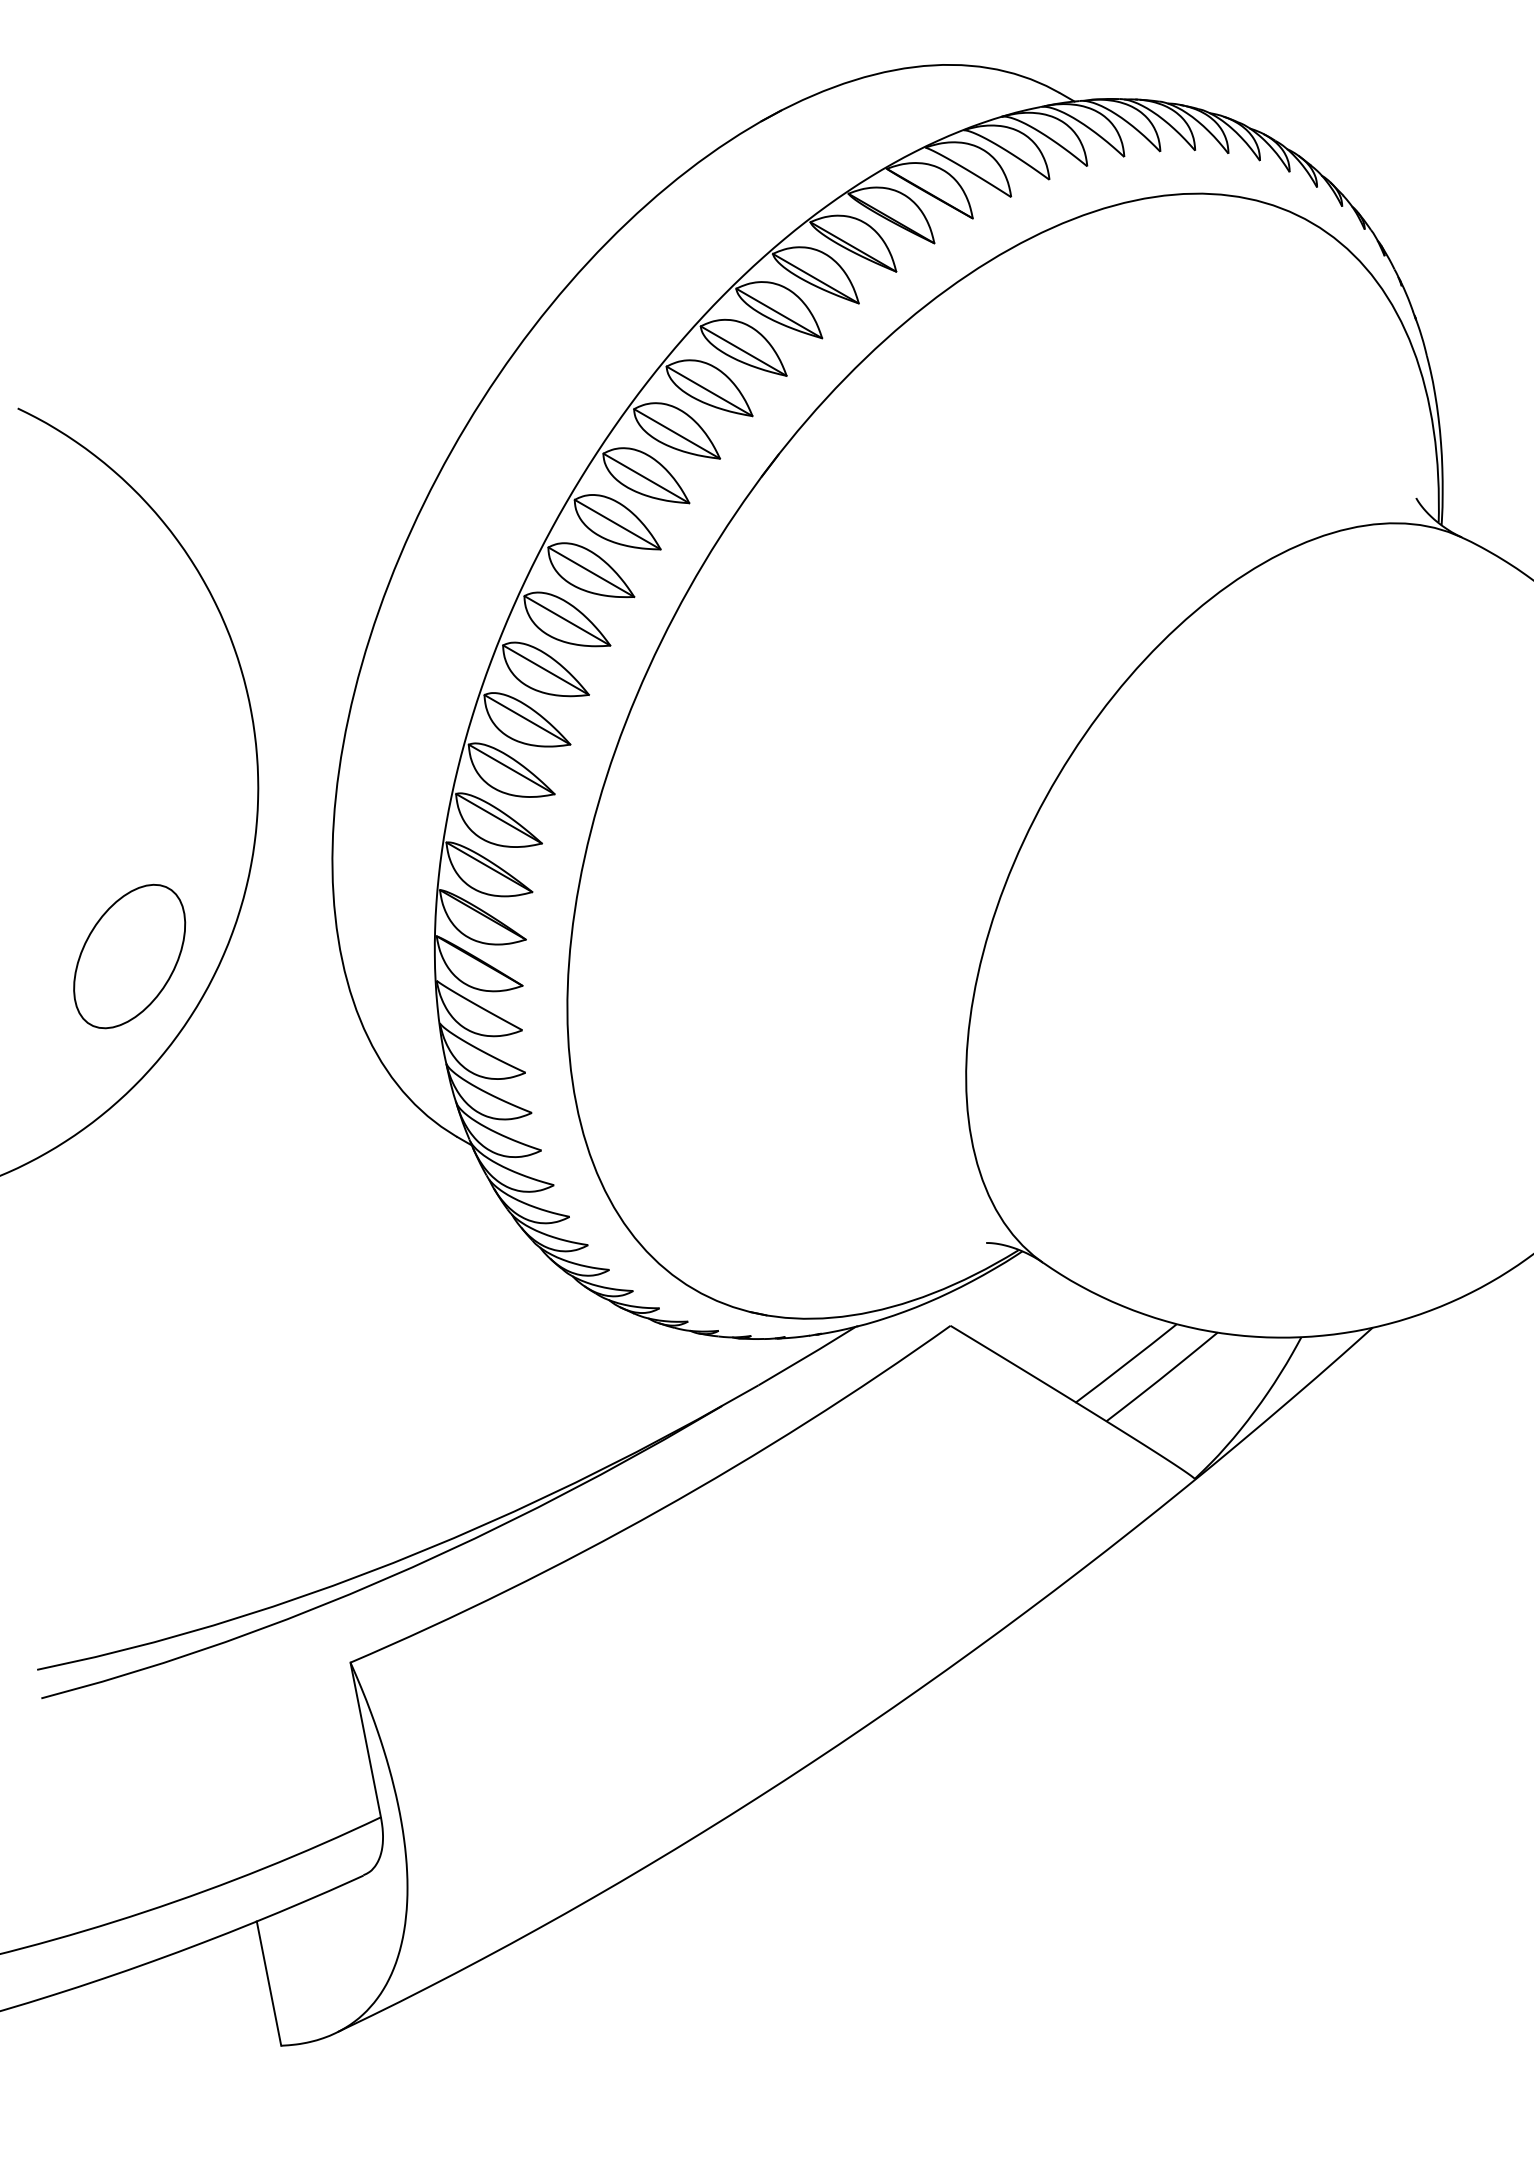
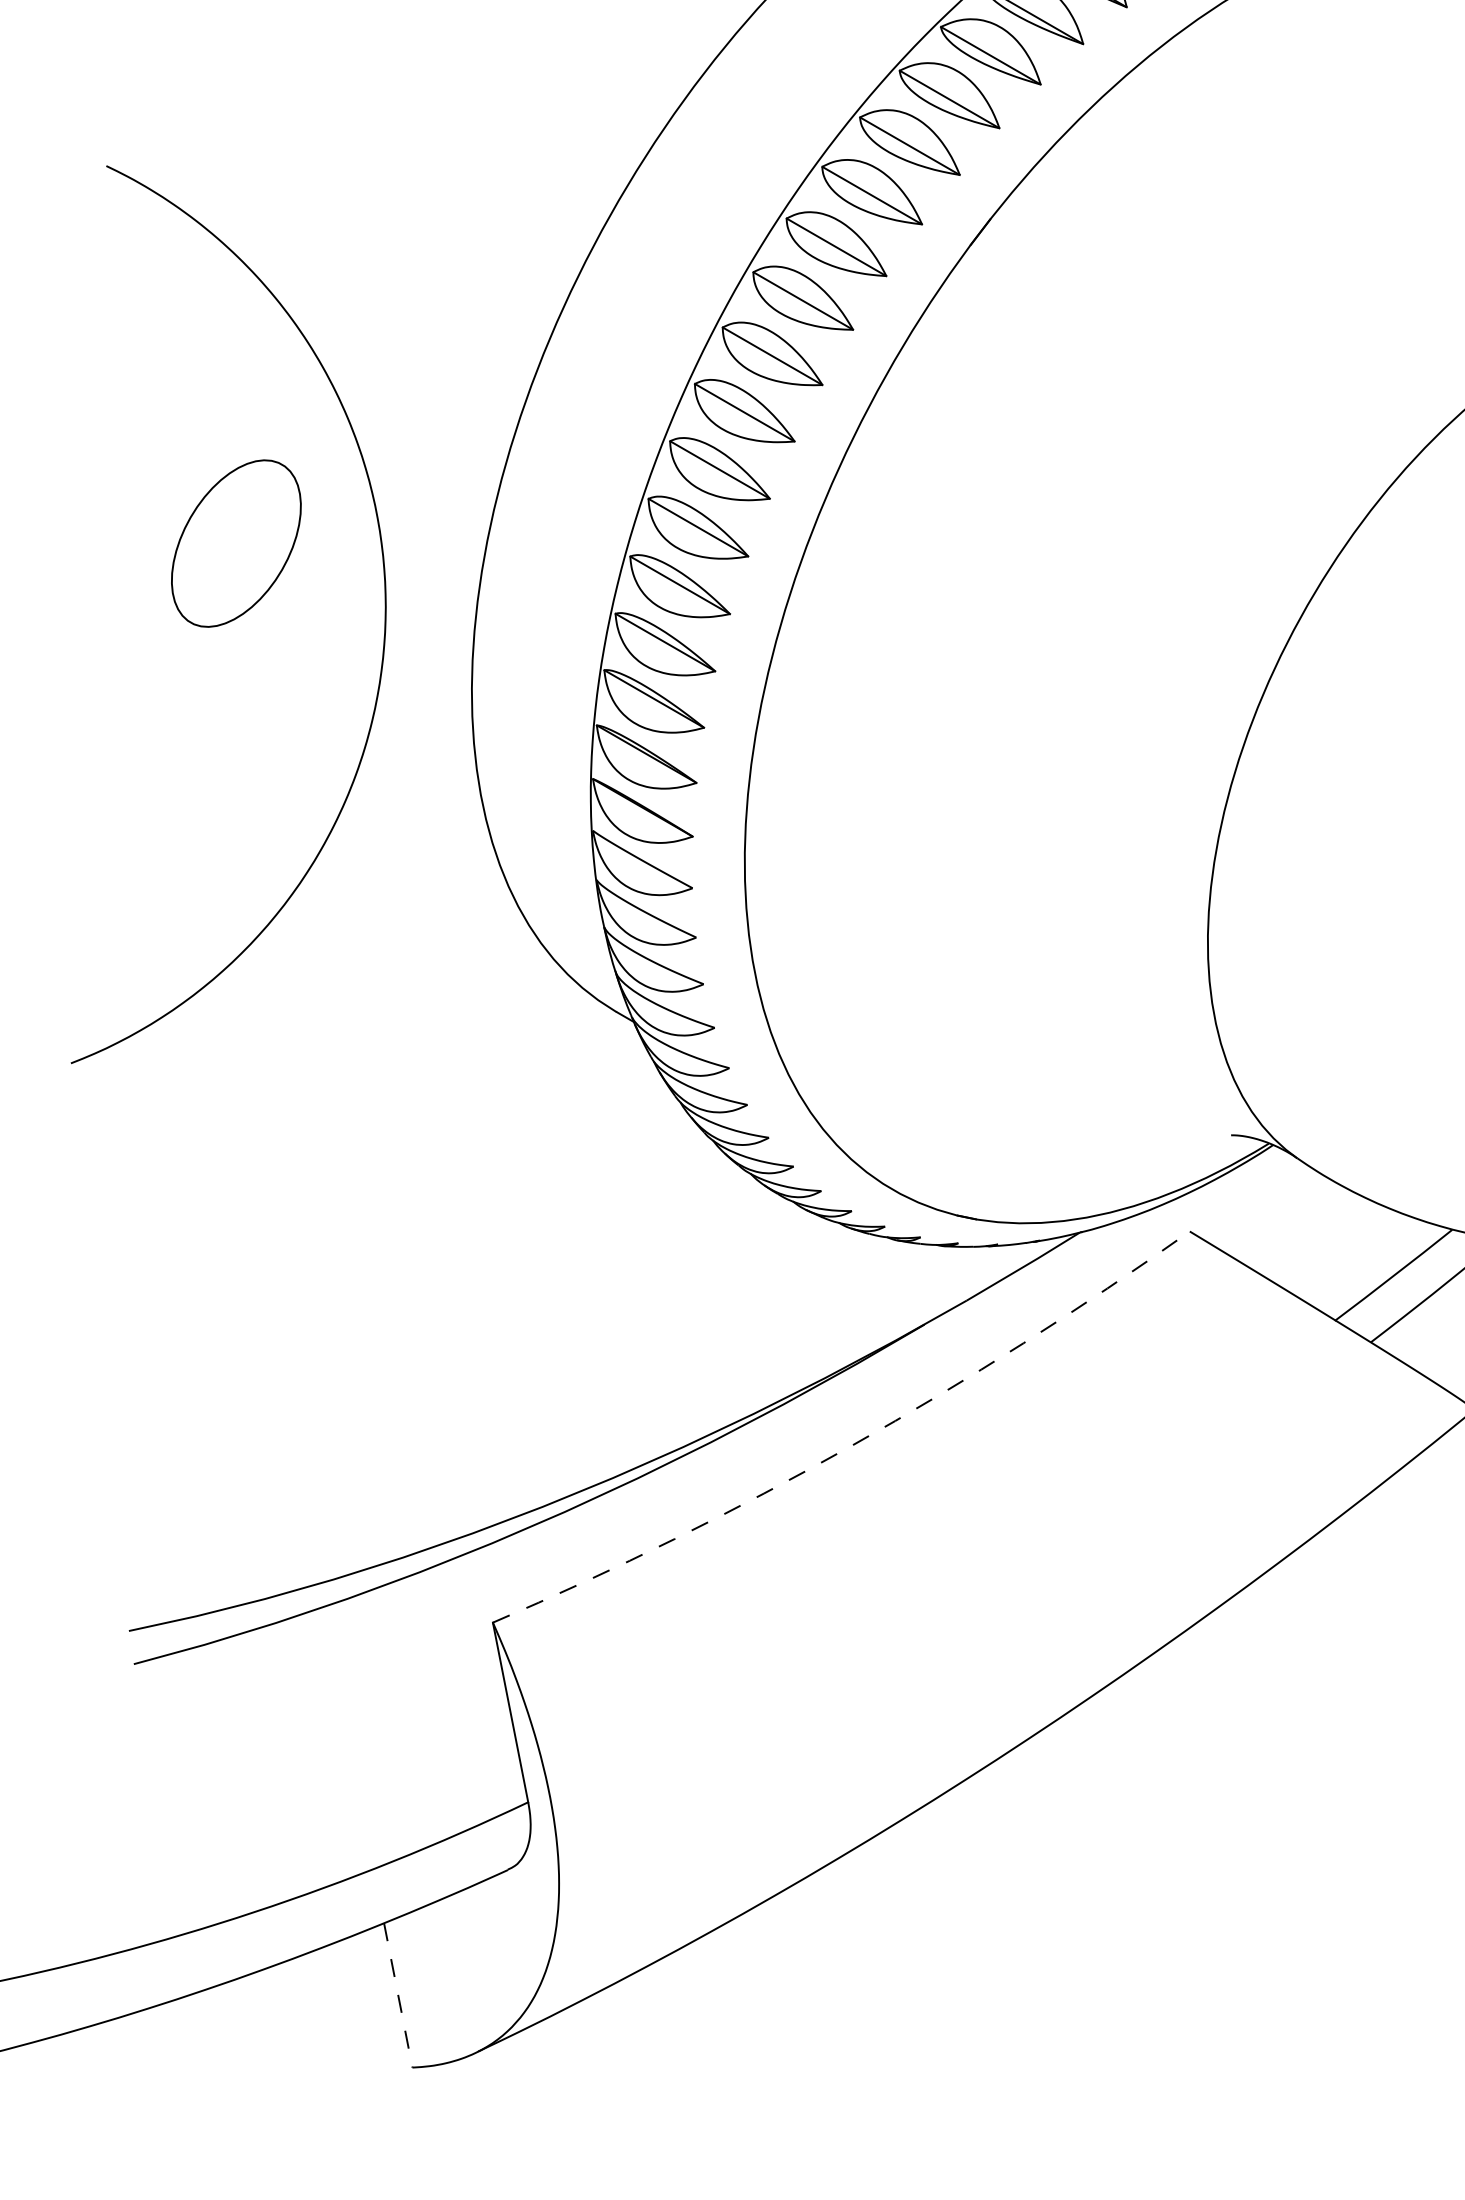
part: (129, 956) -> (236, 543), moved
arc: (659, 1510) -> (851, 1445), solid -> dashed
line: (269, 1984) -> (398, 1996), solid -> dashed

